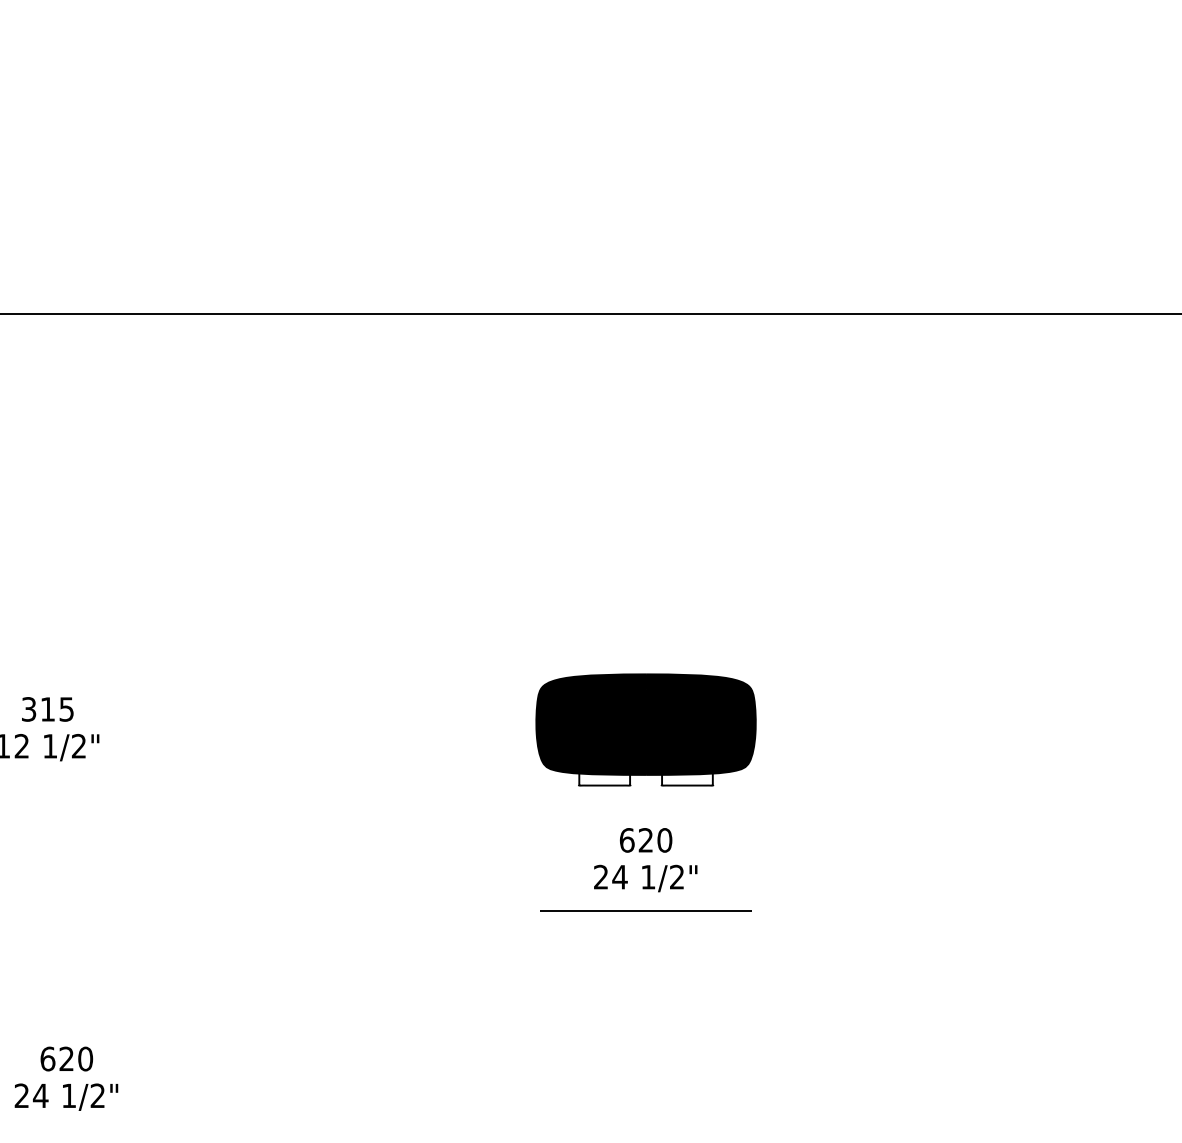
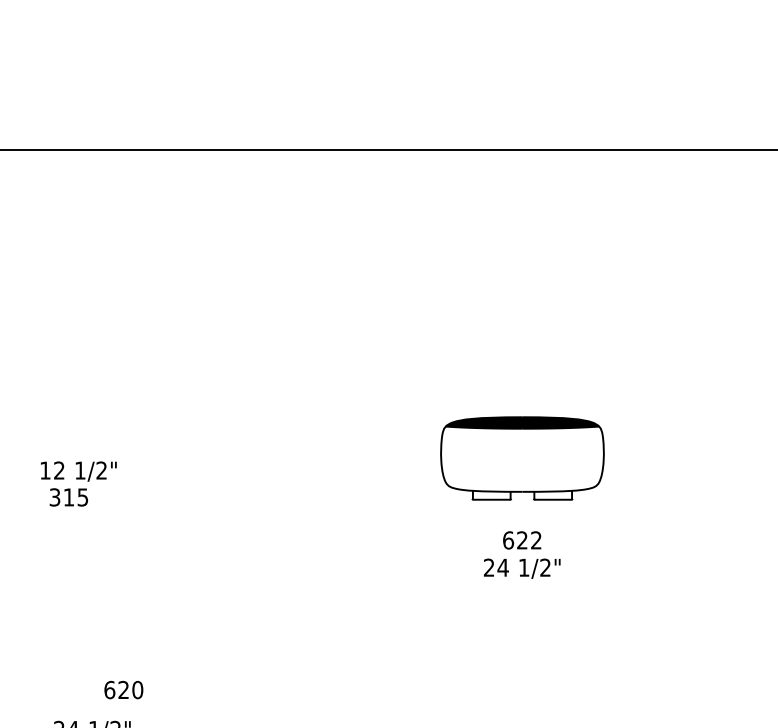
text: (47, 709) -> (68, 497), moved
fill: (645, 730) -> (522, 458), removed
text: (664, 840) -> (536, 540), 620 -> 622
line: (645, 910) -> (522, 592), removed
text: (66, 1058) -> (123, 689), moved

